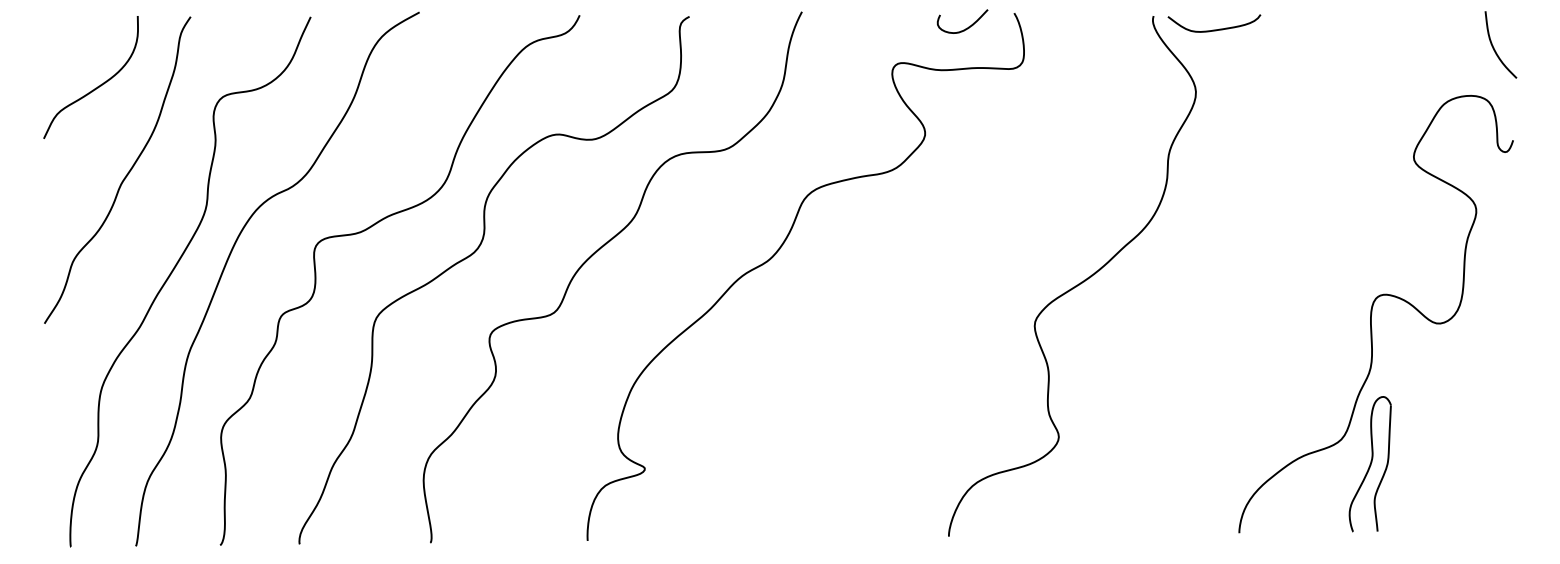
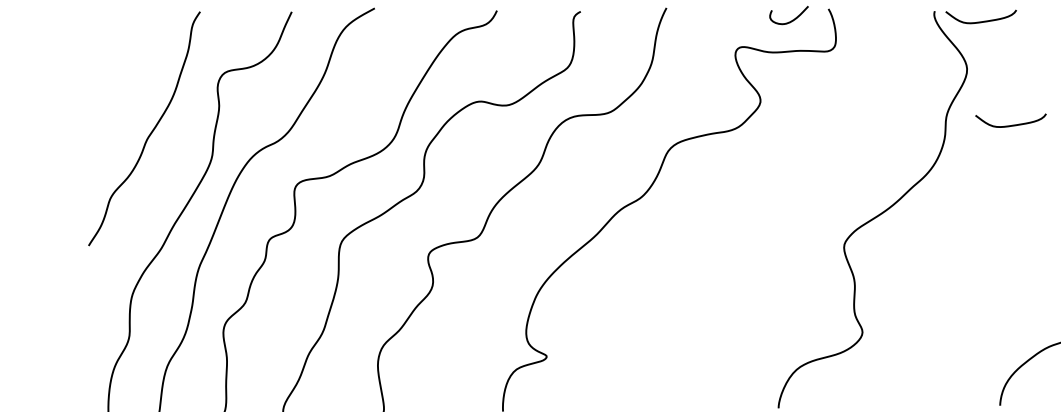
curve: (95, 87) -> (127, 65), removed
curve: (1253, 165) -> (1011, 125), added

